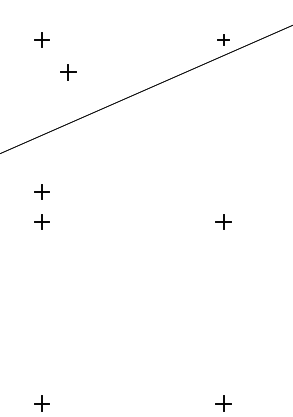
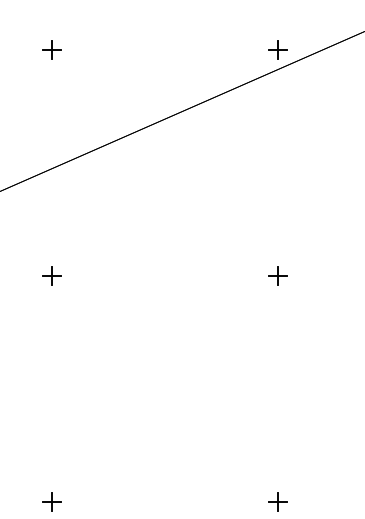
part: (222, 39) -> (277, 49), size x1.43
part: (67, 71) -> (84, 89), removed
part: (41, 191) -> (51, 238), removed

